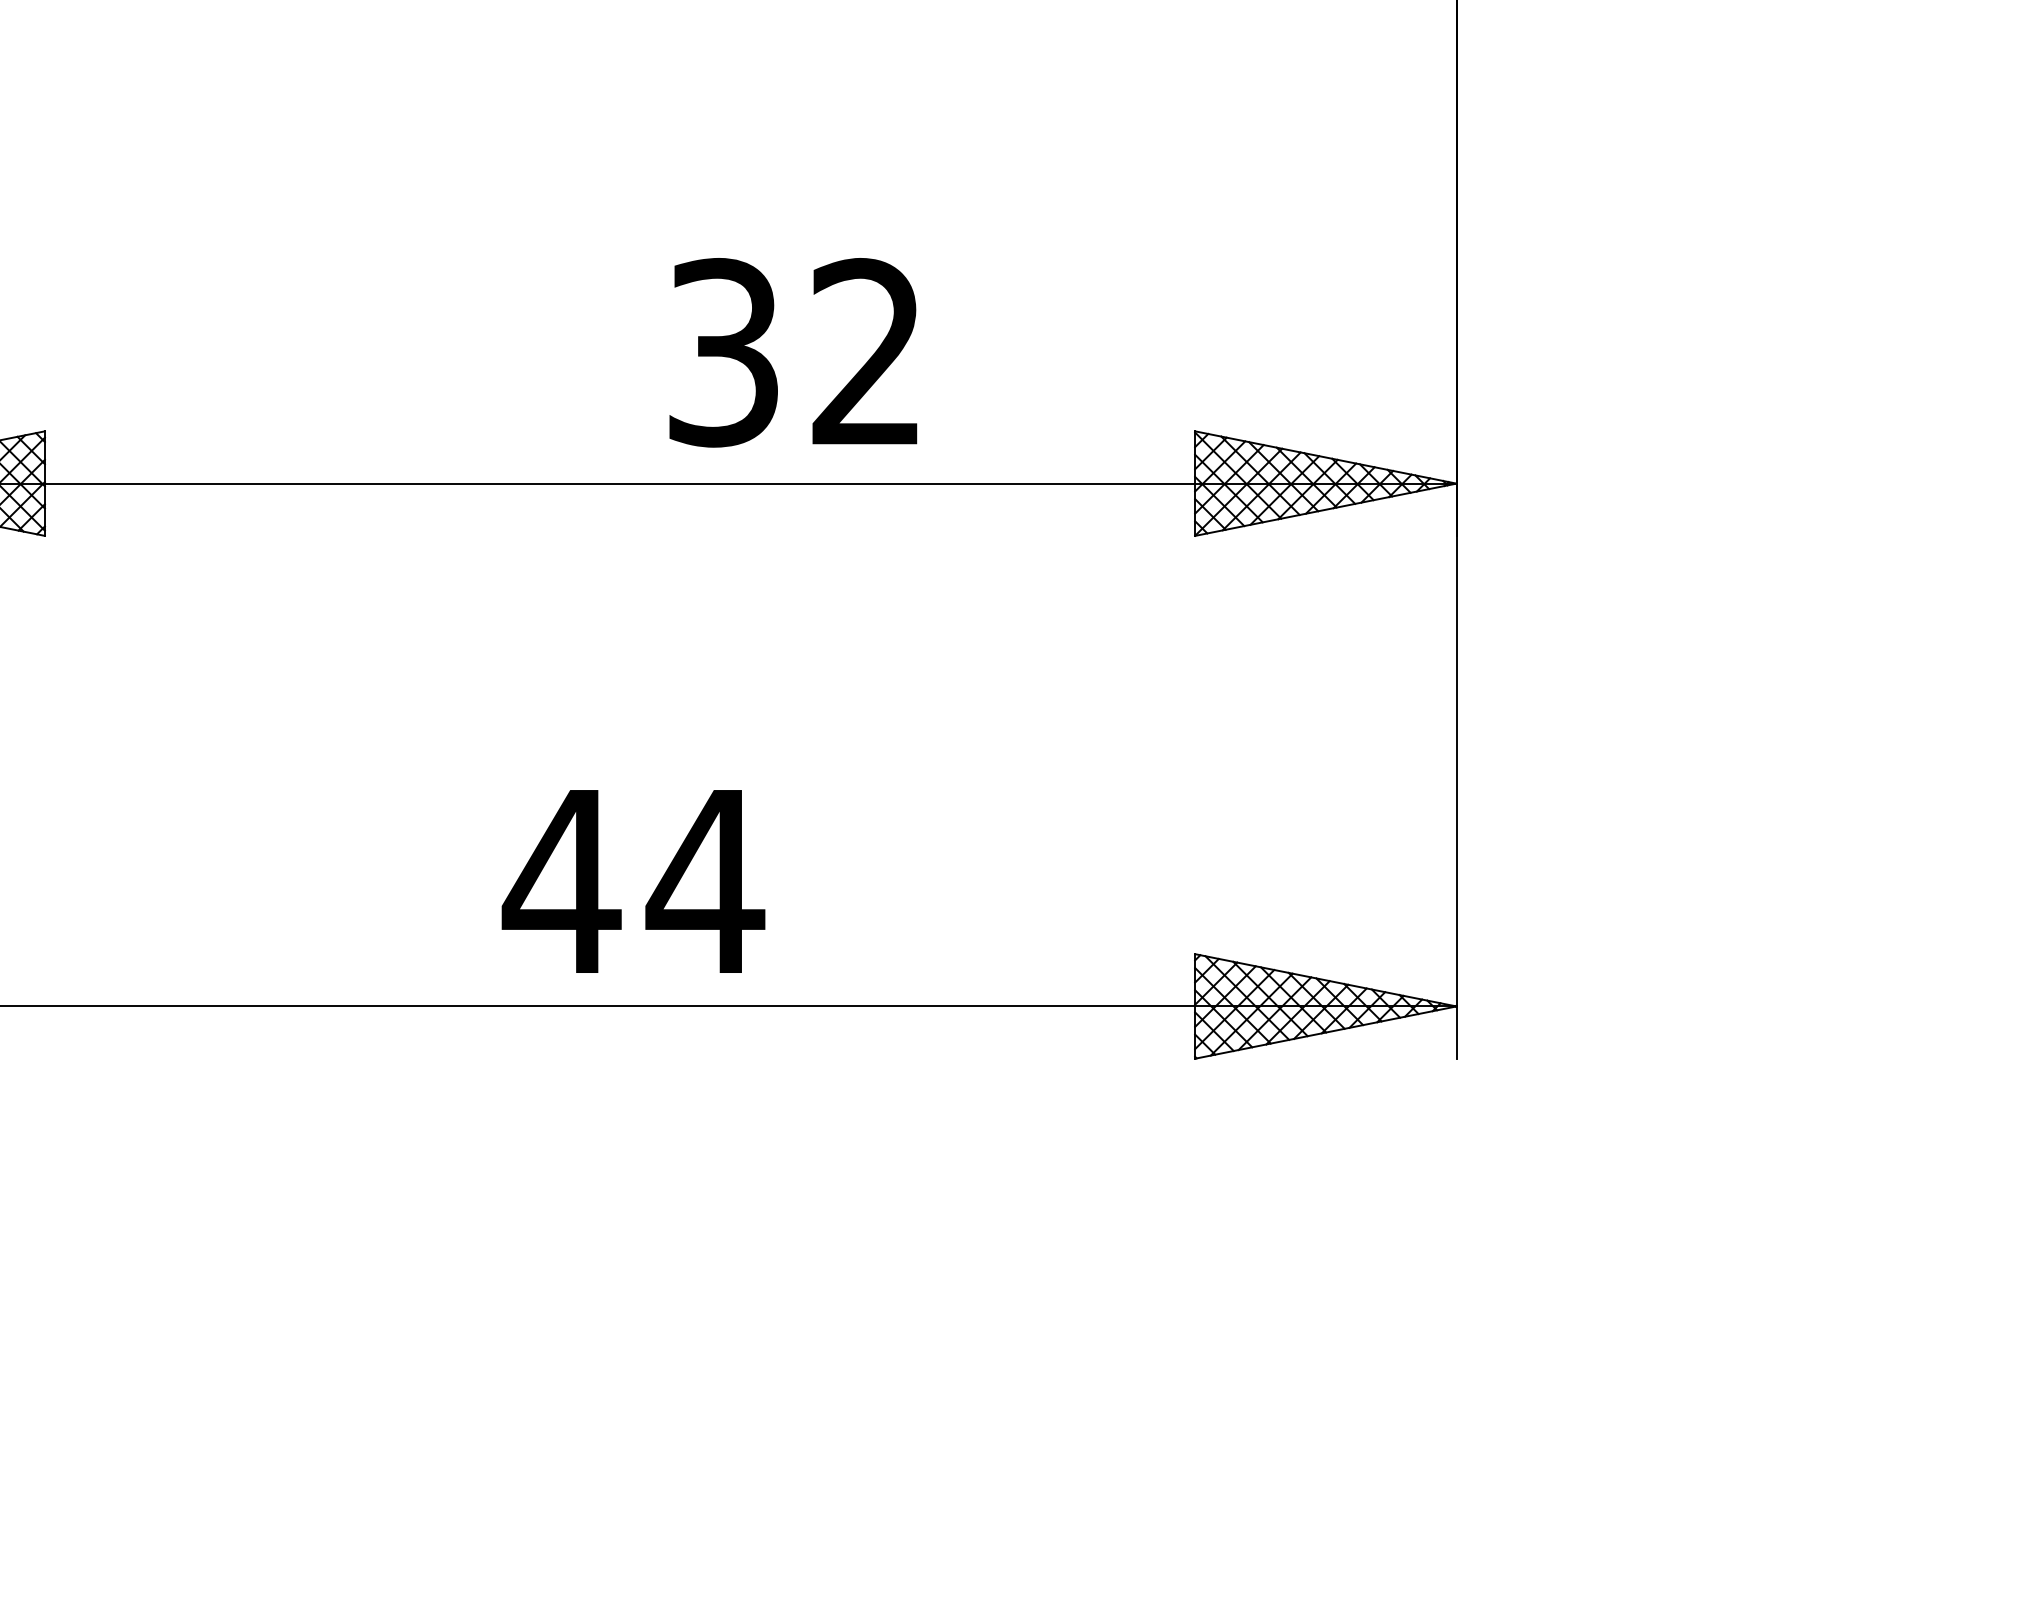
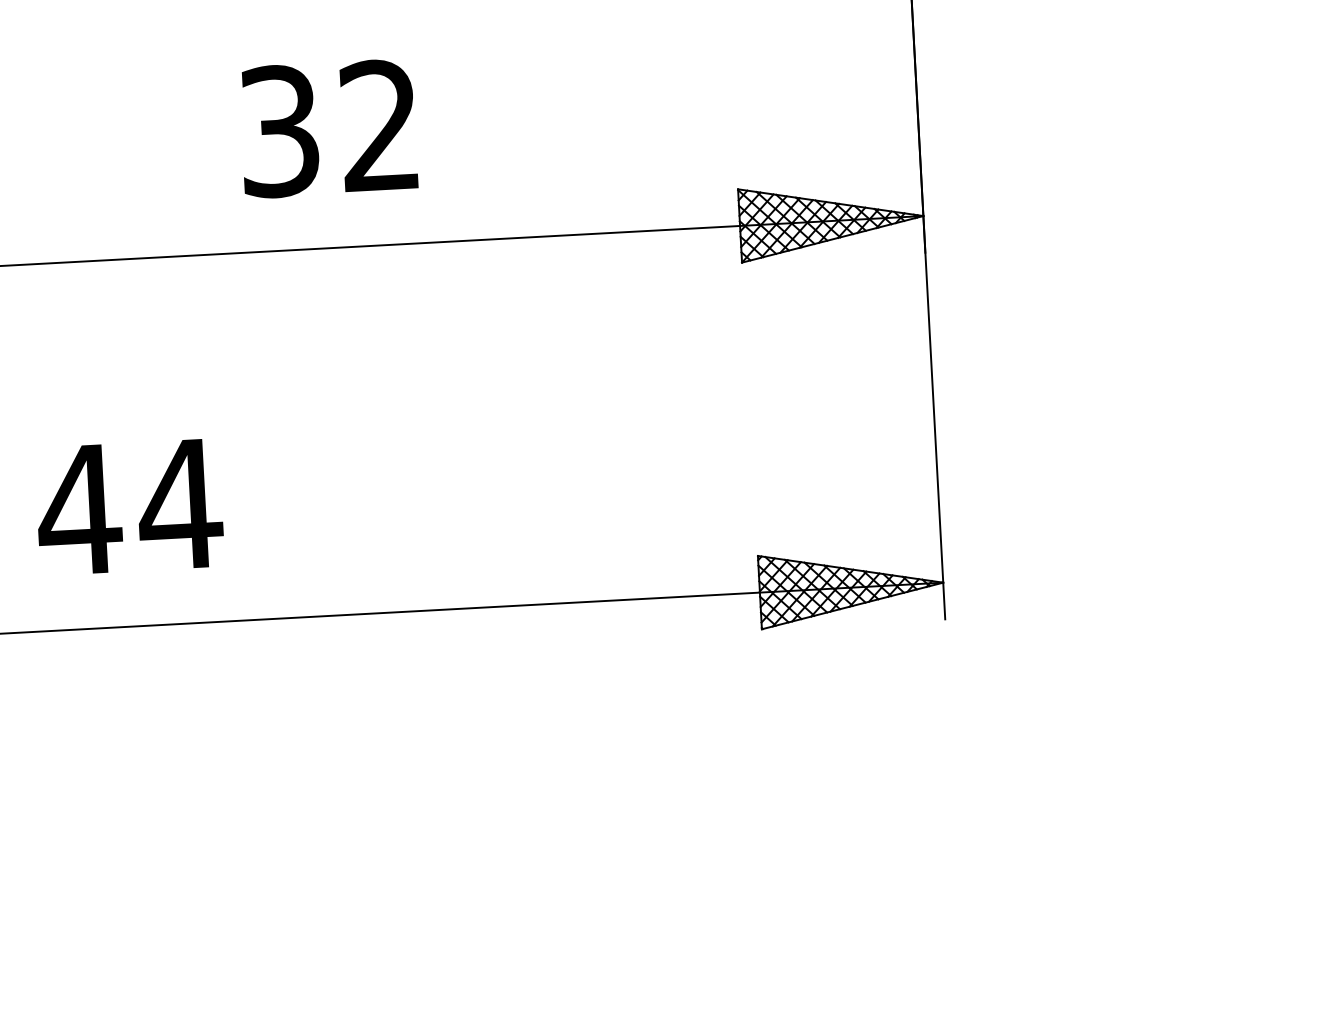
text: (793, 352) -> (328, 128), moved
text: (633, 881) -> (129, 507), moved

